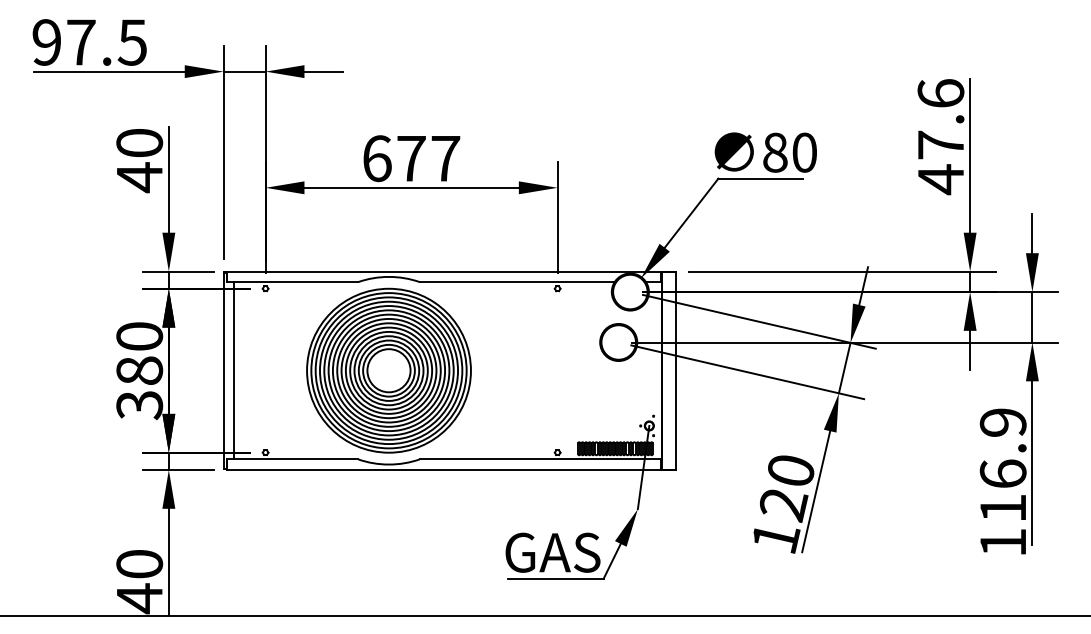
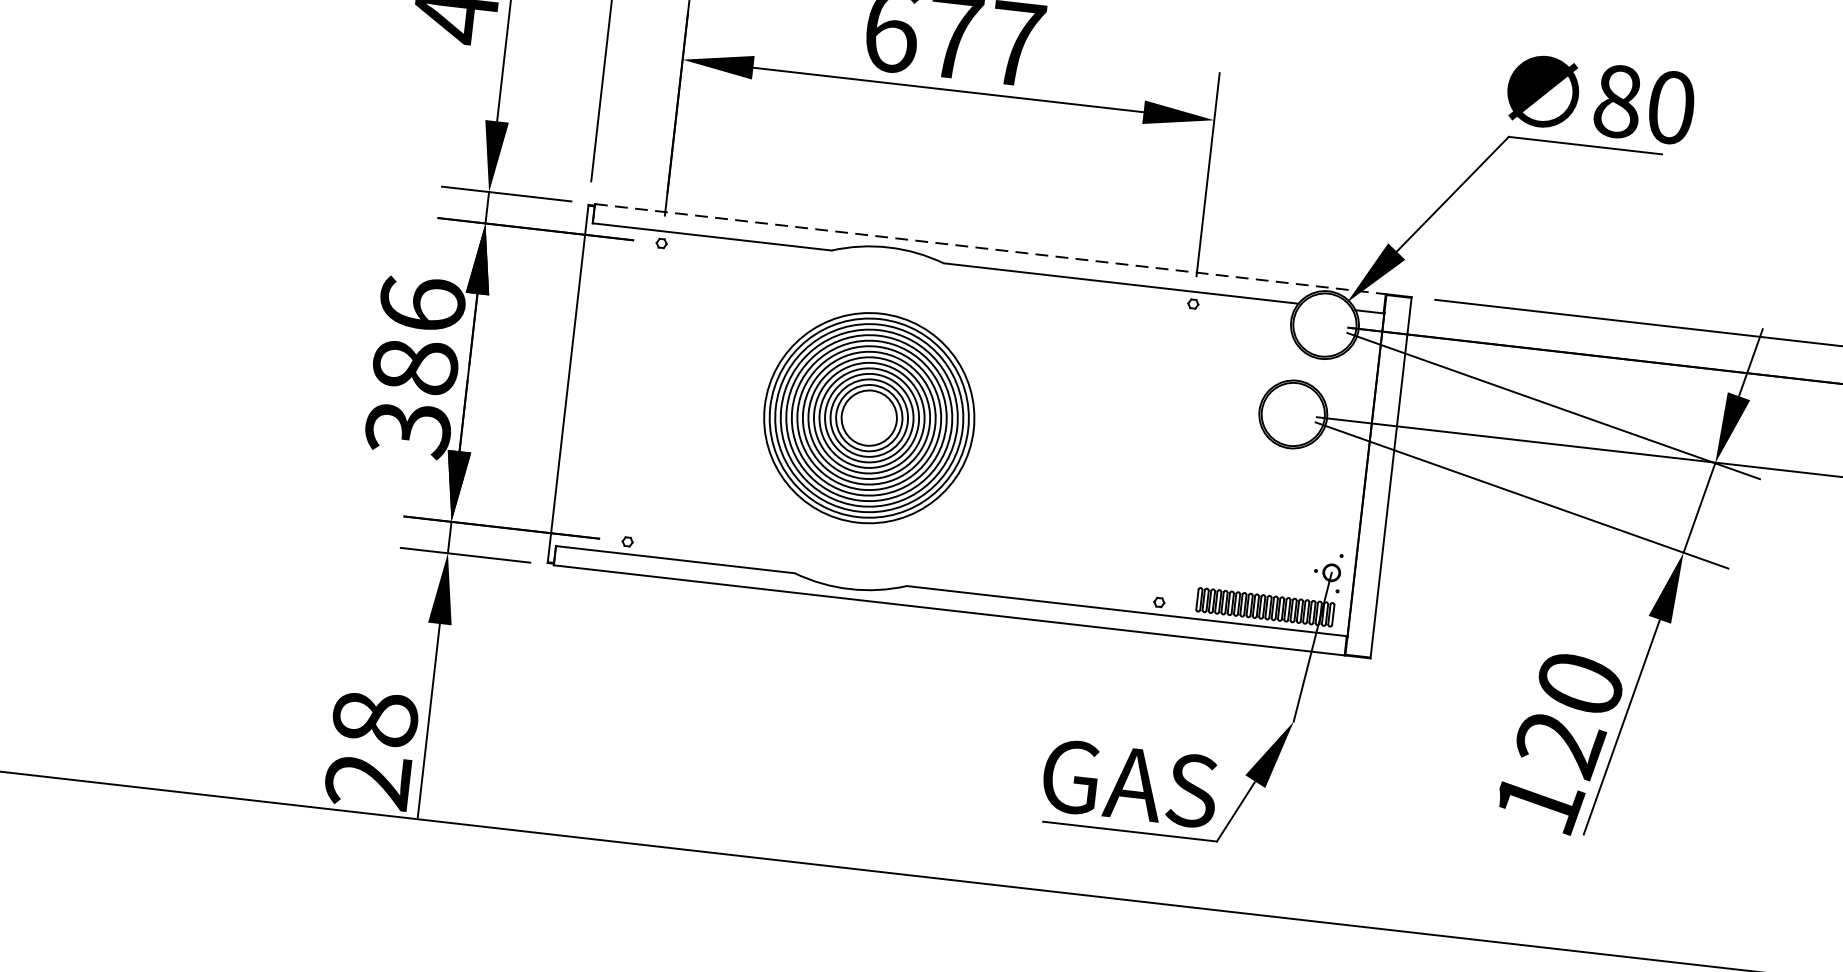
line: (444, 271) -> (990, 249), solid -> dashed
text: (139, 336) -> (422, 304), 380 -> 386
line: (234, 370) -> (588, 385), removed
part: (388, 370) -> (868, 417), size x0.7
text: (139, 581) -> (371, 750), 40 -> 28

